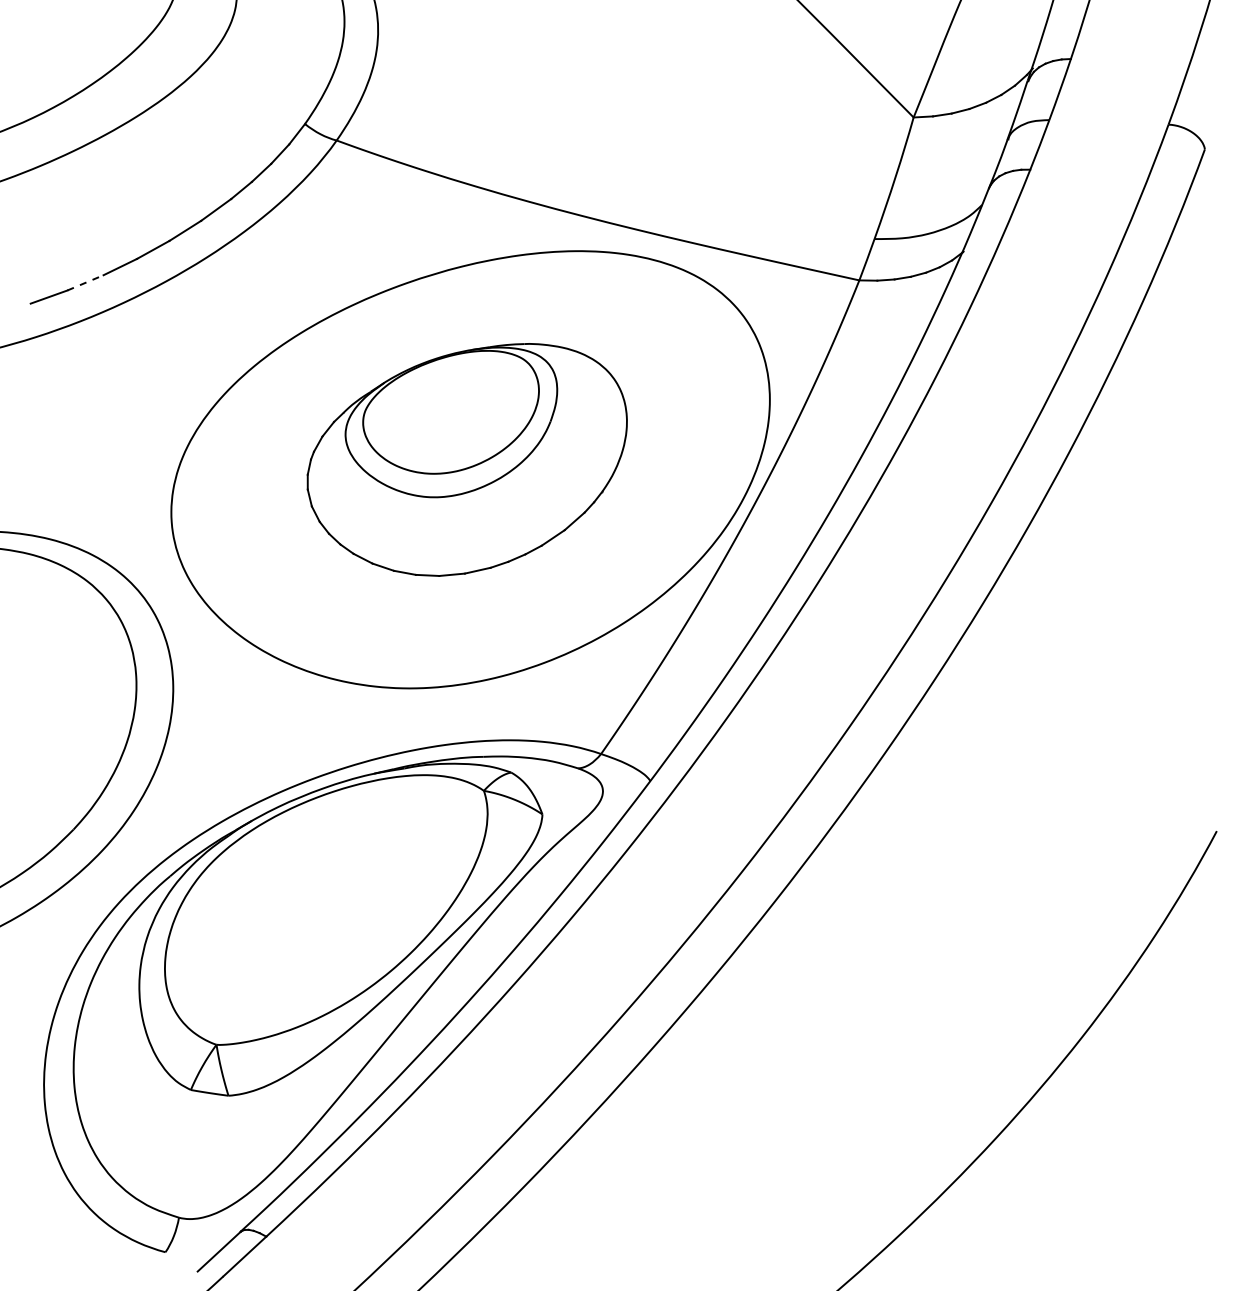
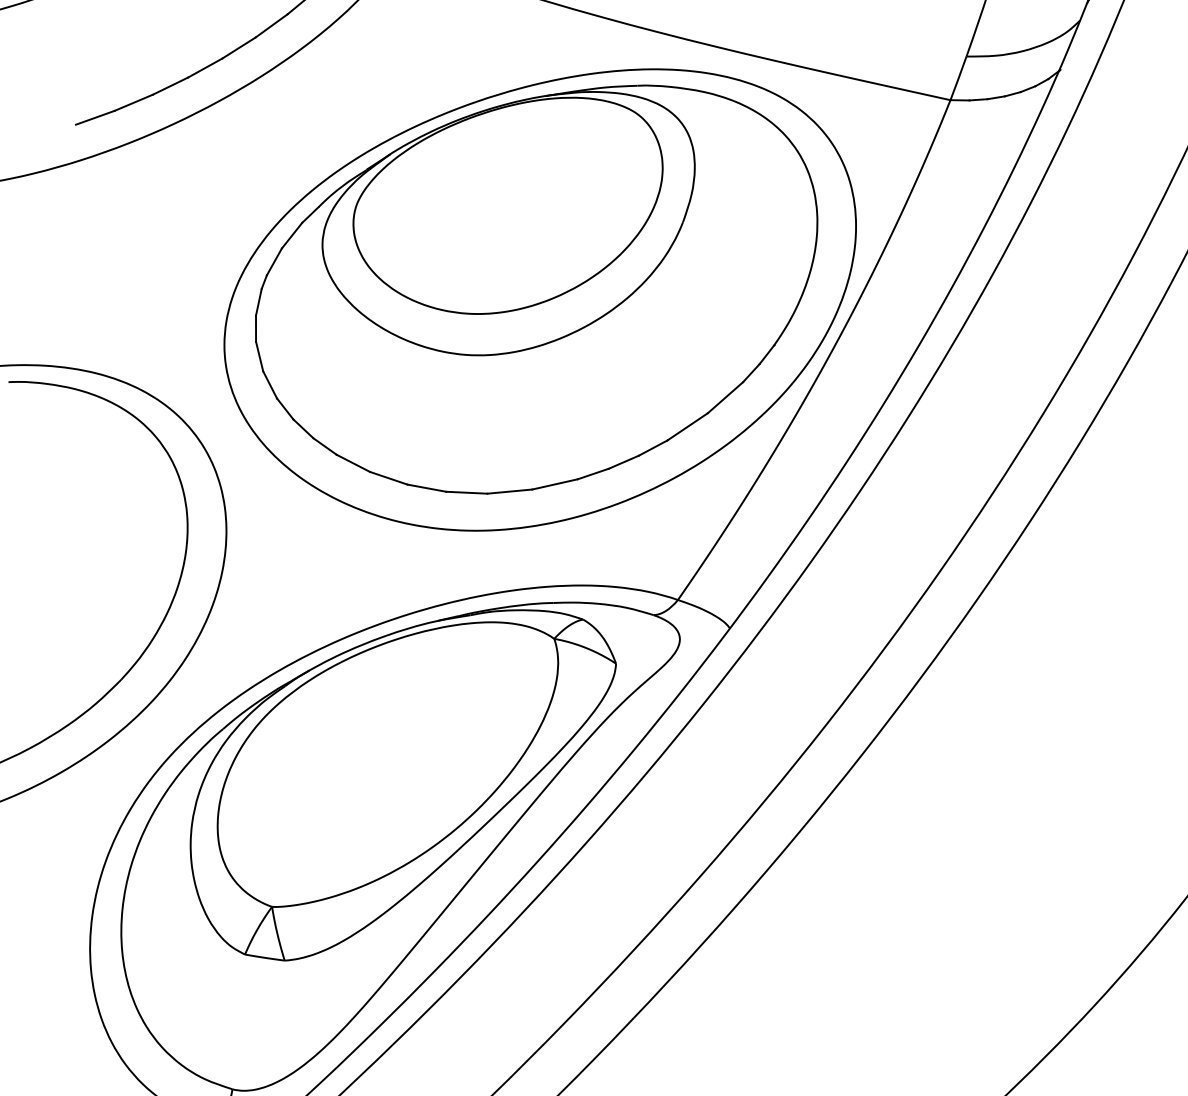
line: (85, 282) -> (133, 102), dashed -> solid
part: (467, 459) -> (536, 289), size x1.67

